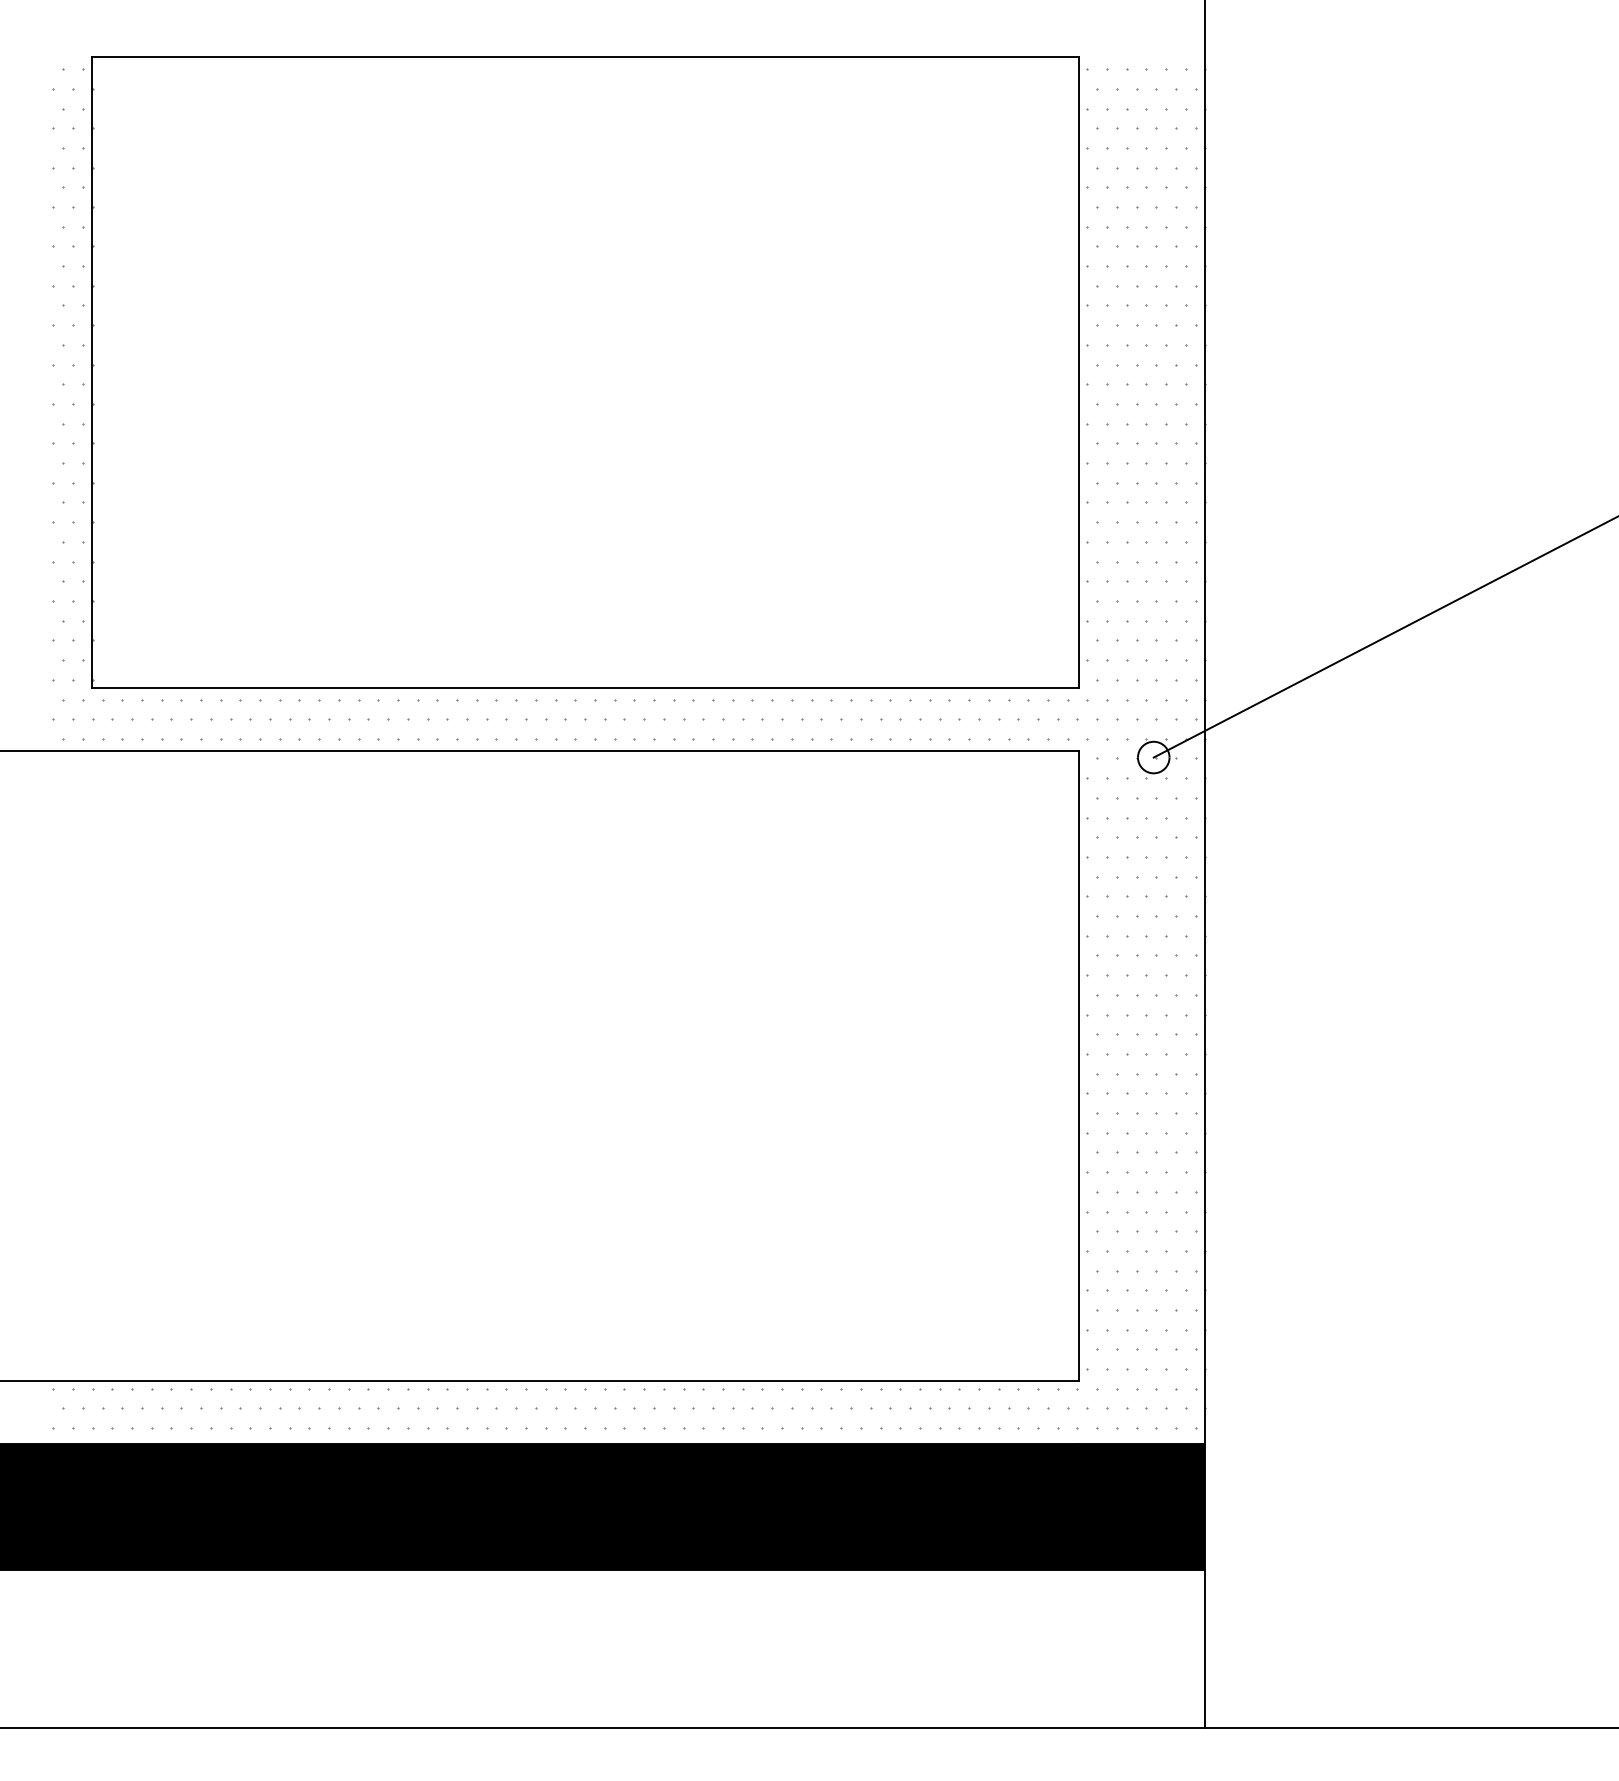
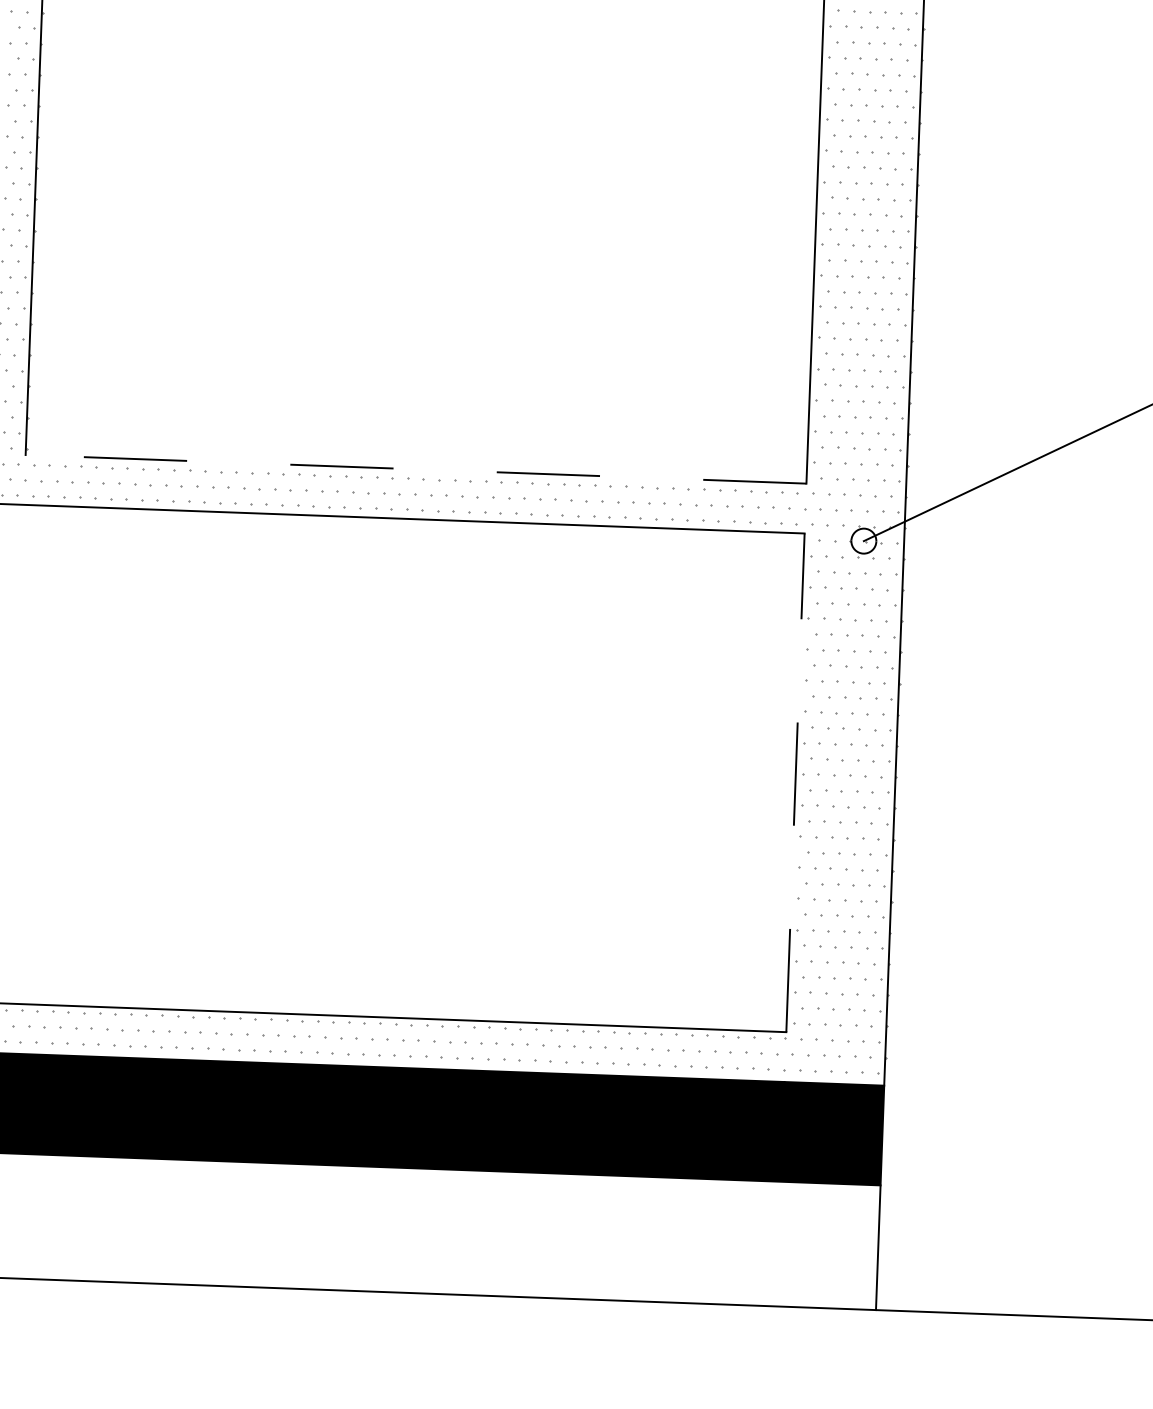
line: (584, 687) -> (415, 469), solid -> dashed
line: (1078, 1065) -> (795, 782), solid -> dashed

